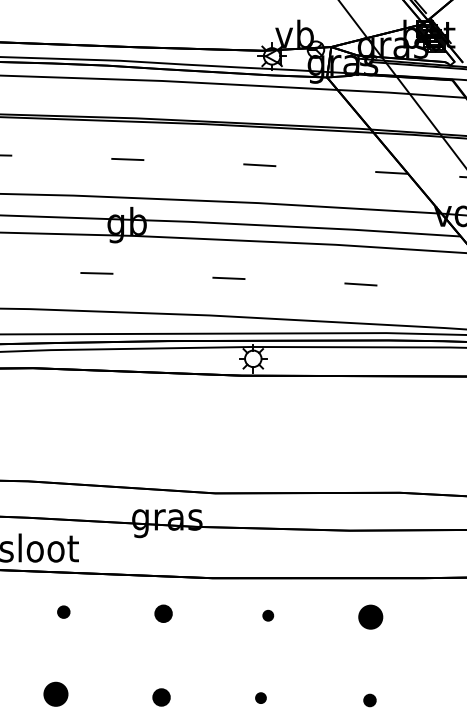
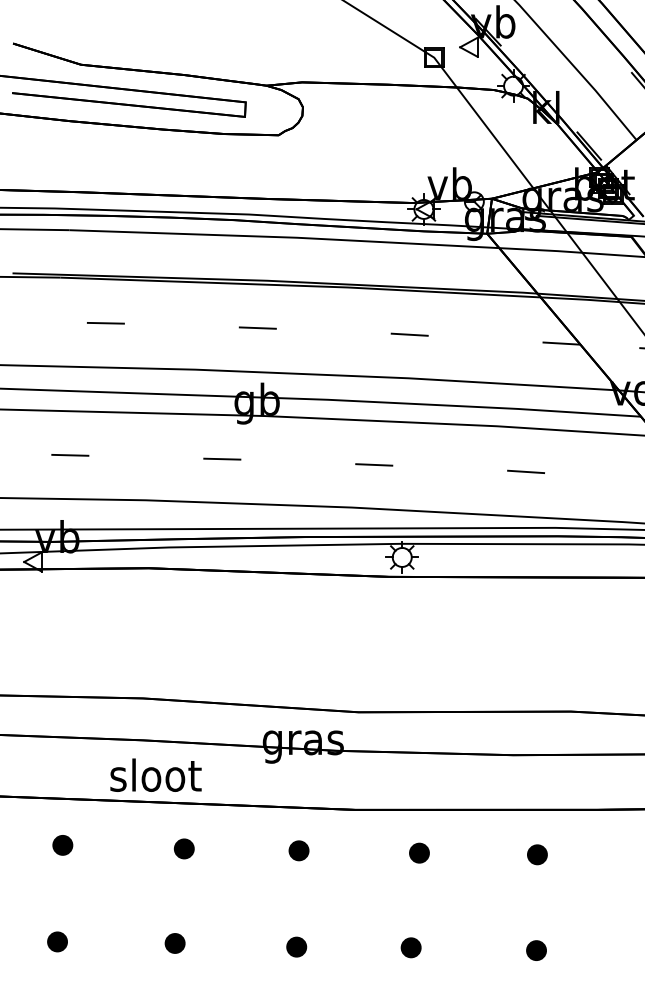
part: (63, 611) -> (183, 848), size x1.43
part: (268, 615) -> (419, 852), size x1.67
part: (370, 616) -> (537, 854), size x0.71
part: (55, 694) -> (174, 943), size x0.71
part: (260, 697) -> (410, 947), size x1.67
part: (369, 700) -> (536, 950), size x1.43

